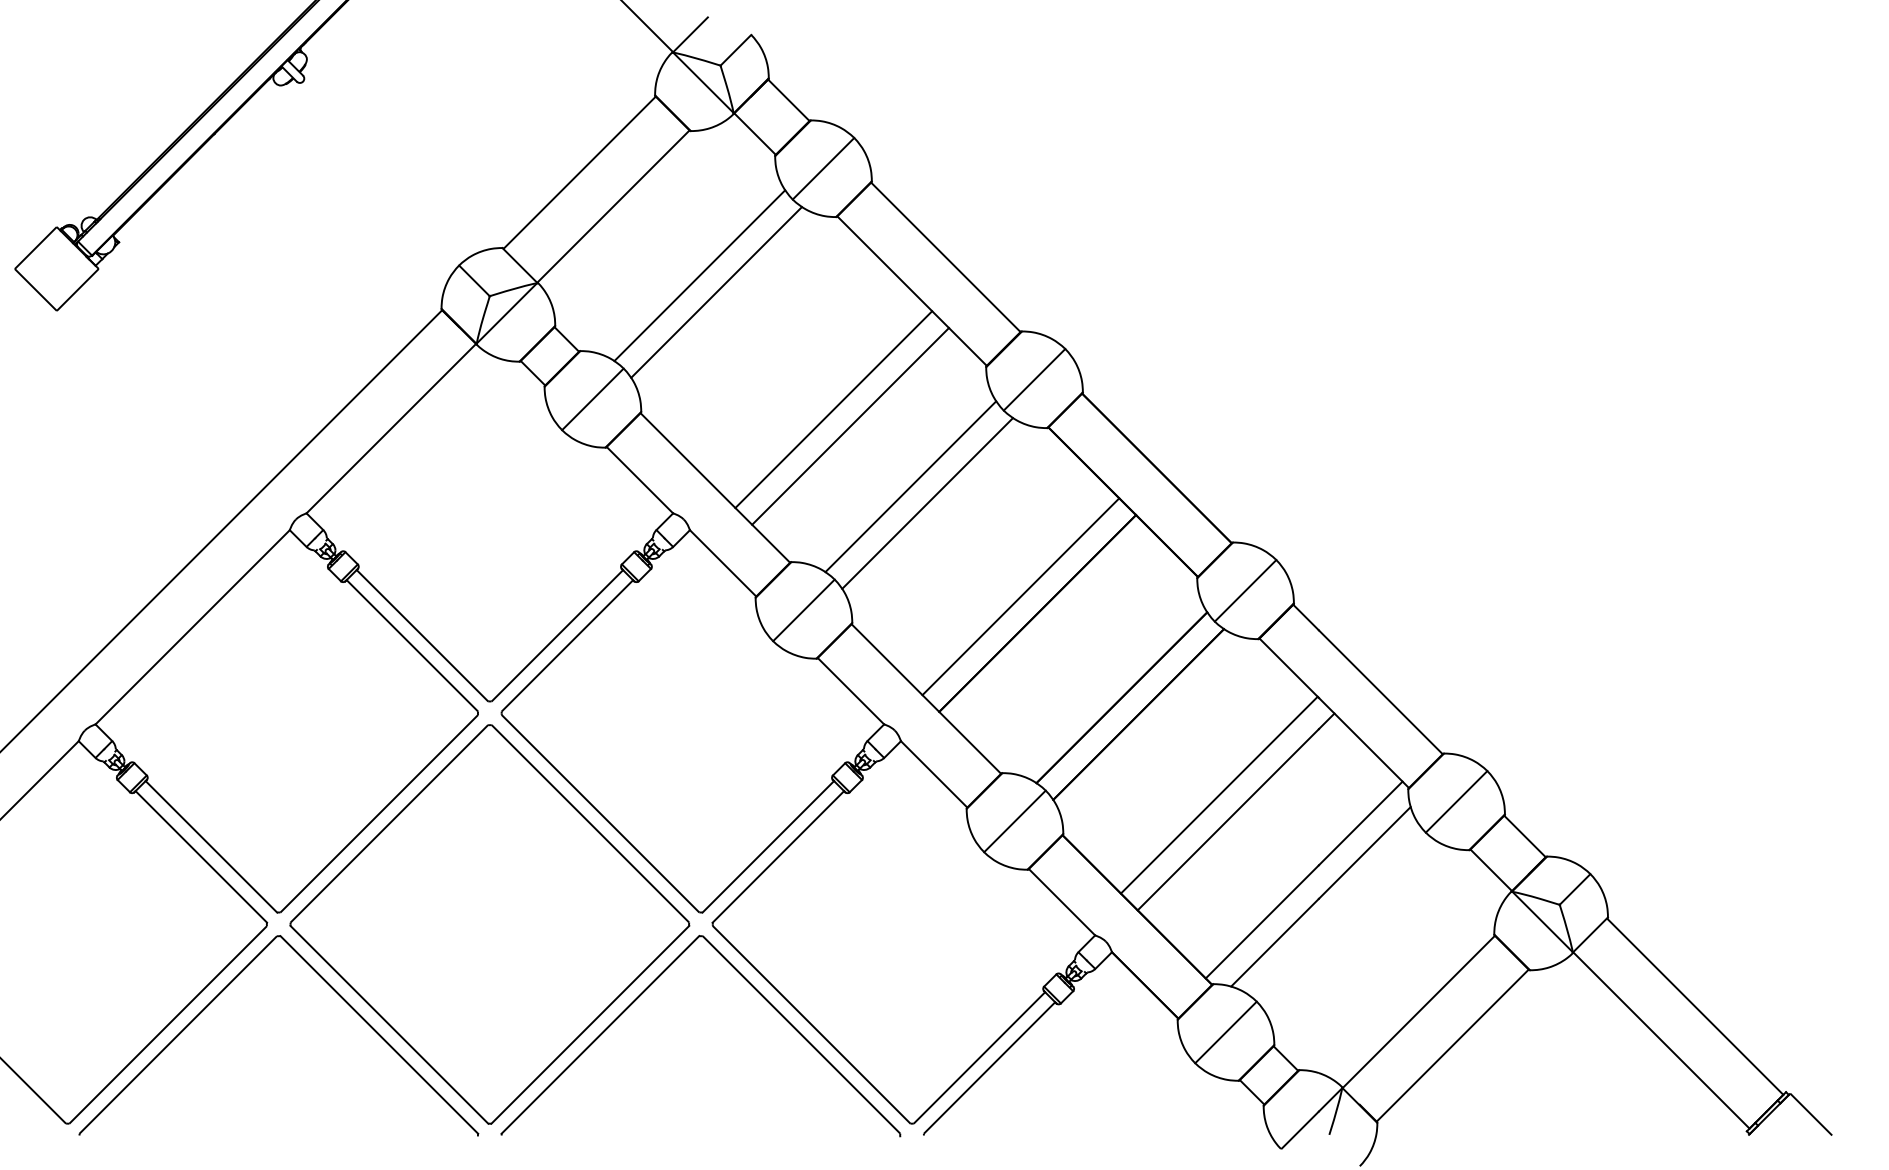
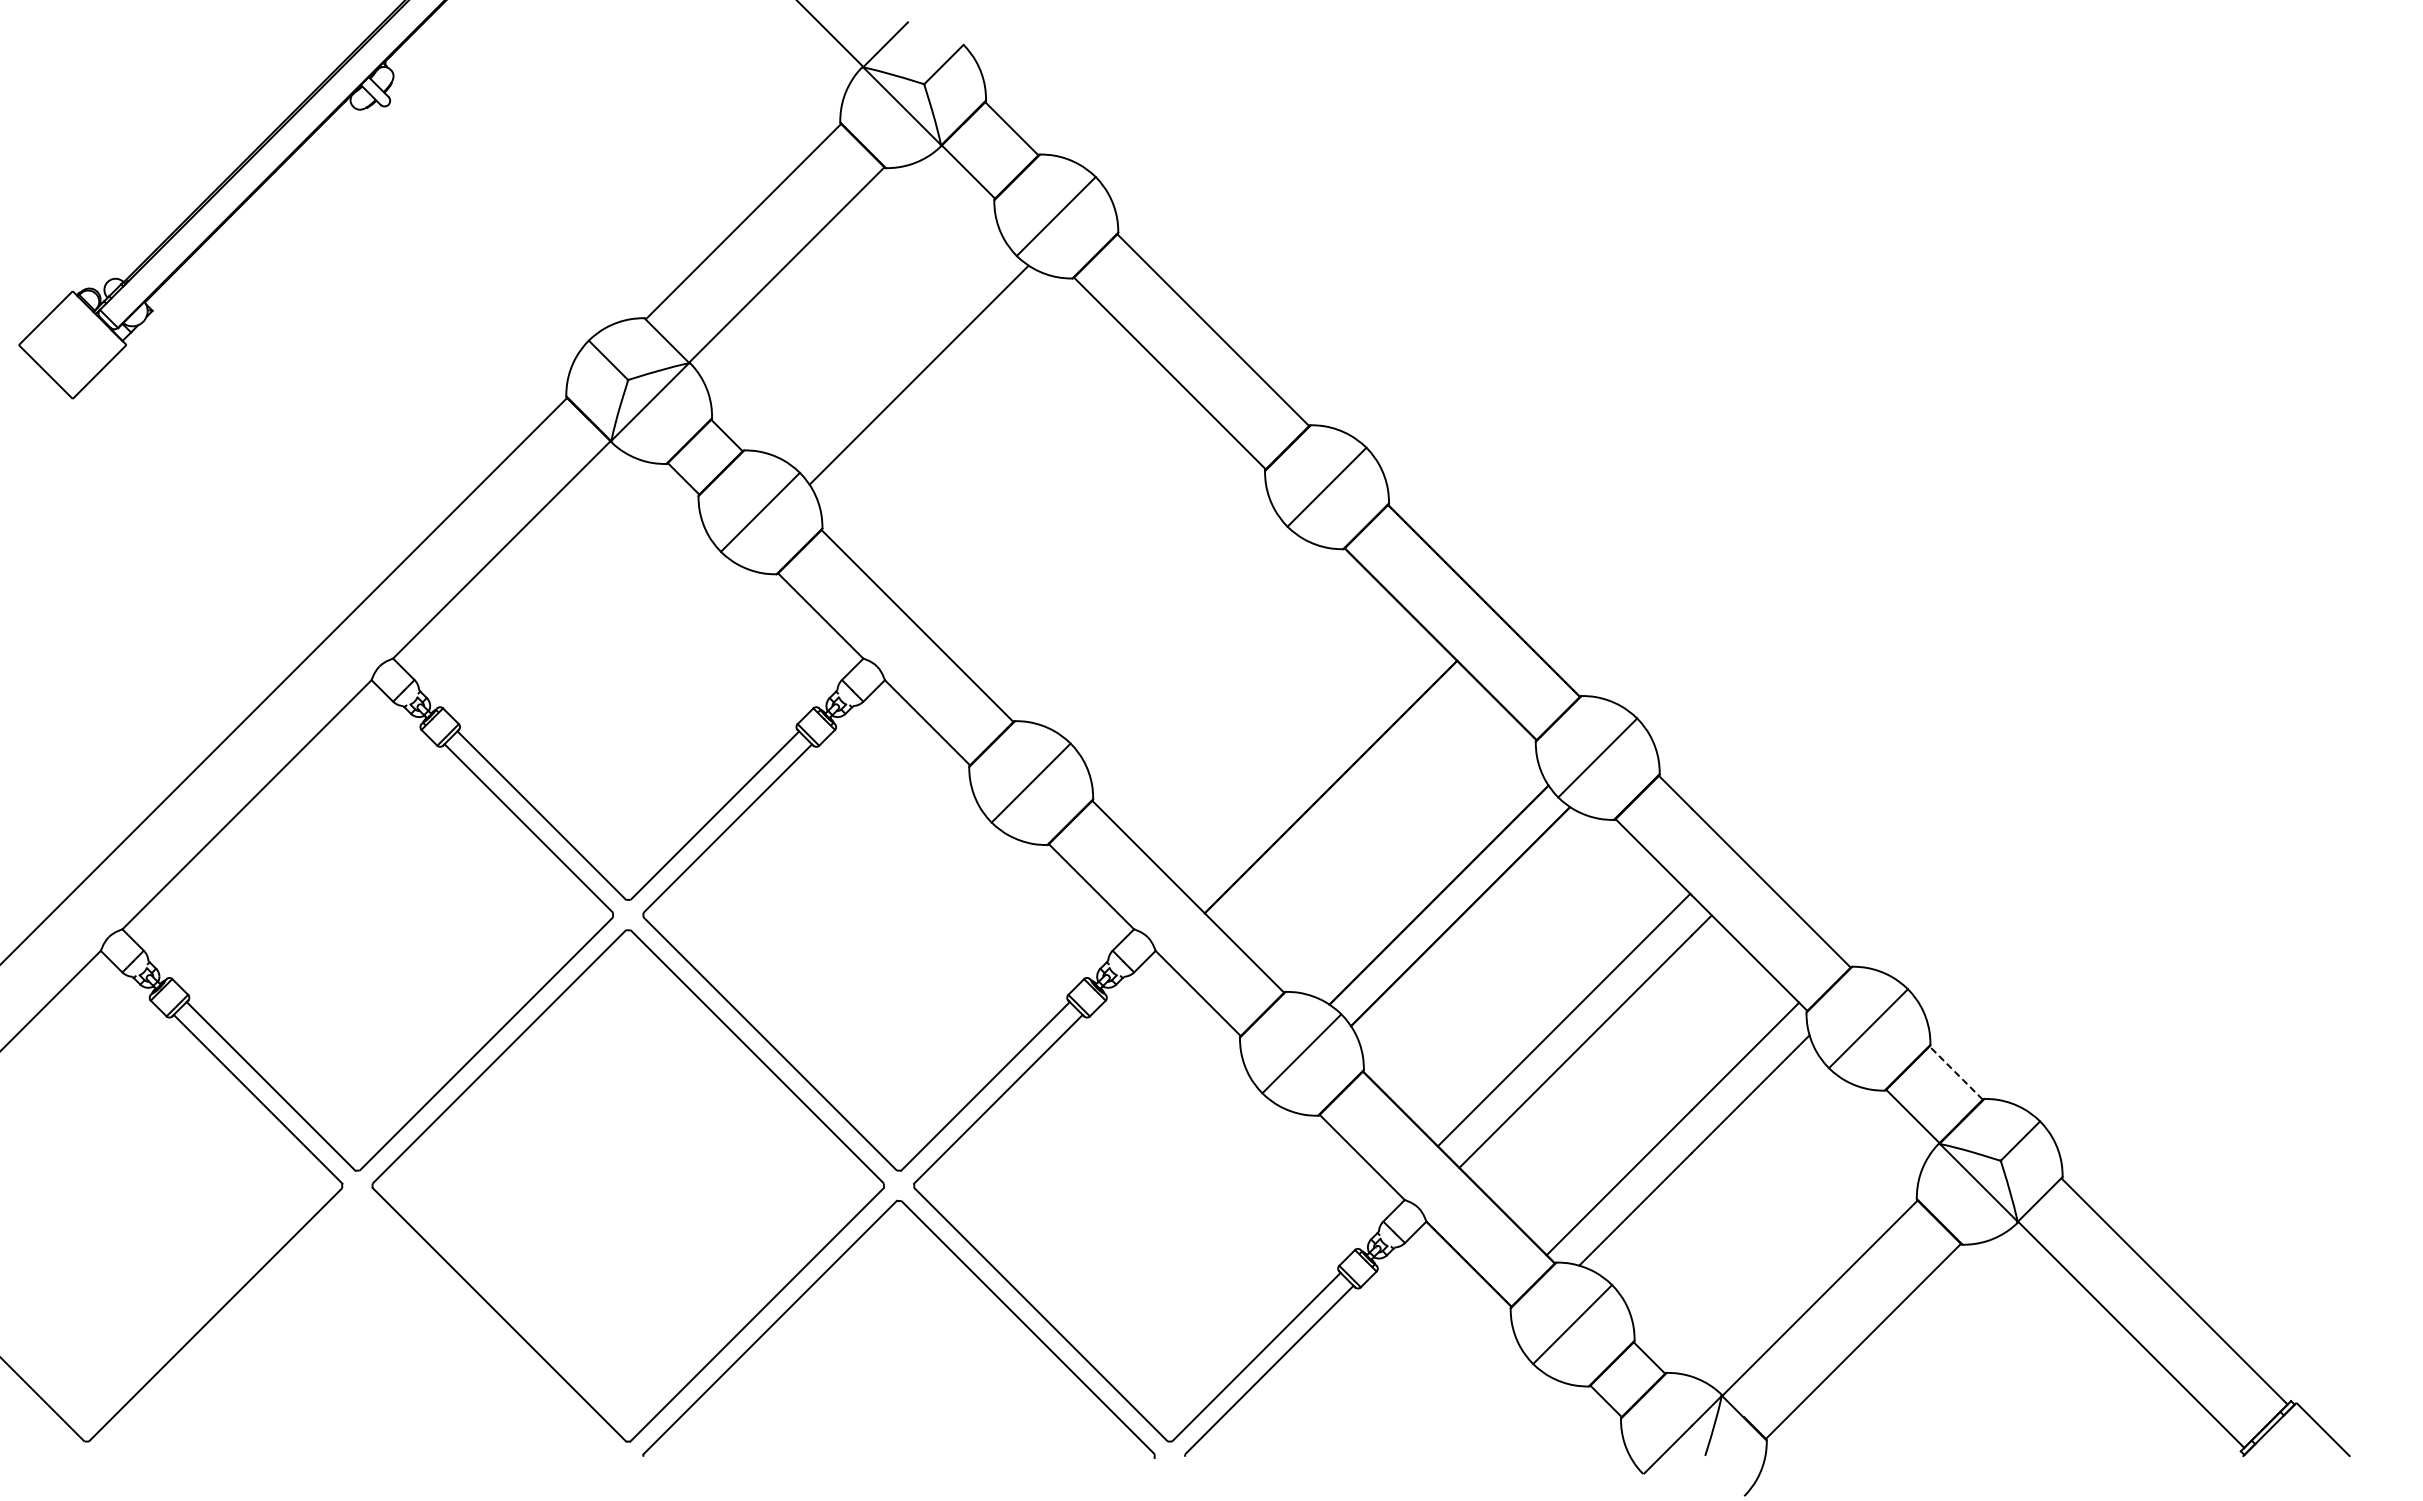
line: (699, 275) -> (897, 353), removed
line: (833, 409) -> (1069, 525), removed
line: (850, 425) -> (1090, 546), removed
line: (910, 486) -> (1167, 623), removed
line: (927, 503) -> (1189, 645), removed
line: (1020, 596) -> (1309, 765), removed
line: (1525, 836) -> (1956, 1073), solid -> dashed
part: (228, 985) -> (293, 1264), removed

